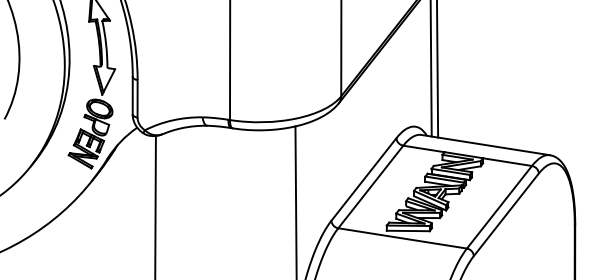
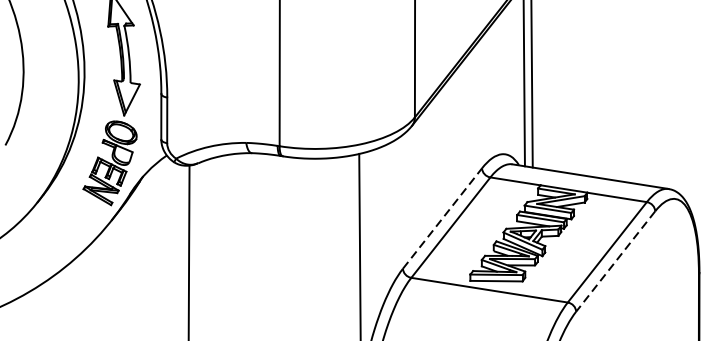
line: (363, 179) -> (441, 218), solid -> dashed
line: (506, 214) -> (615, 261), solid -> dashed

